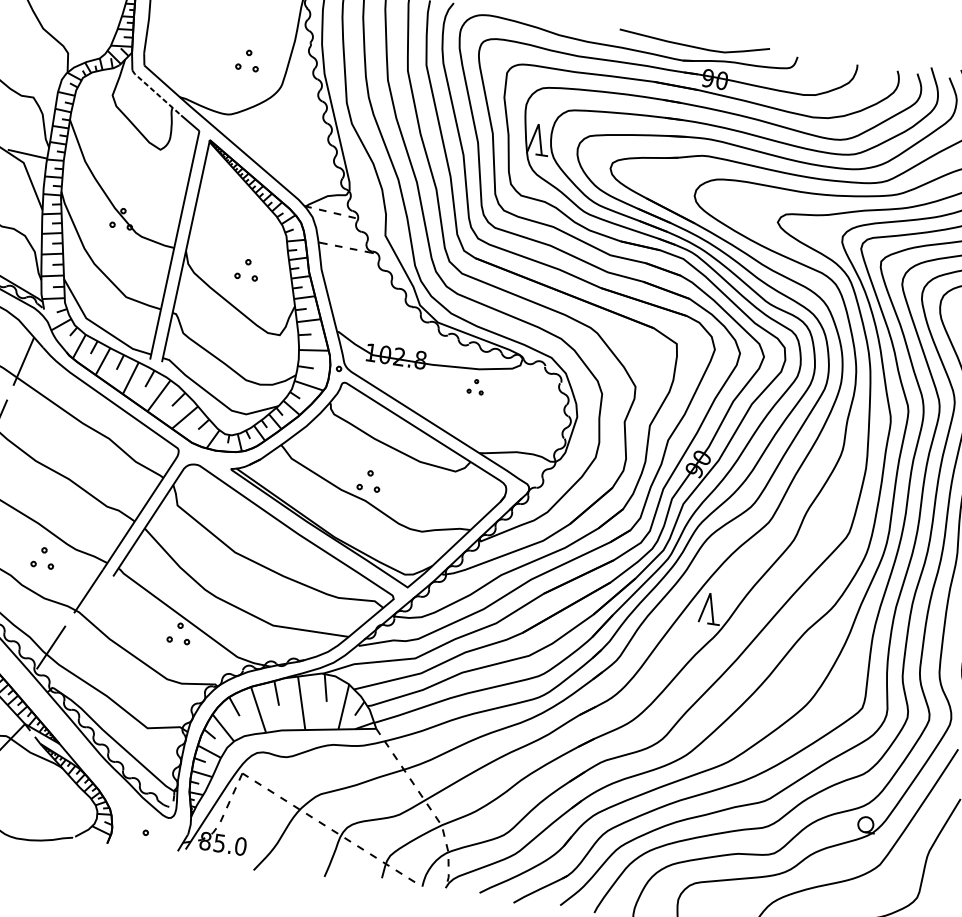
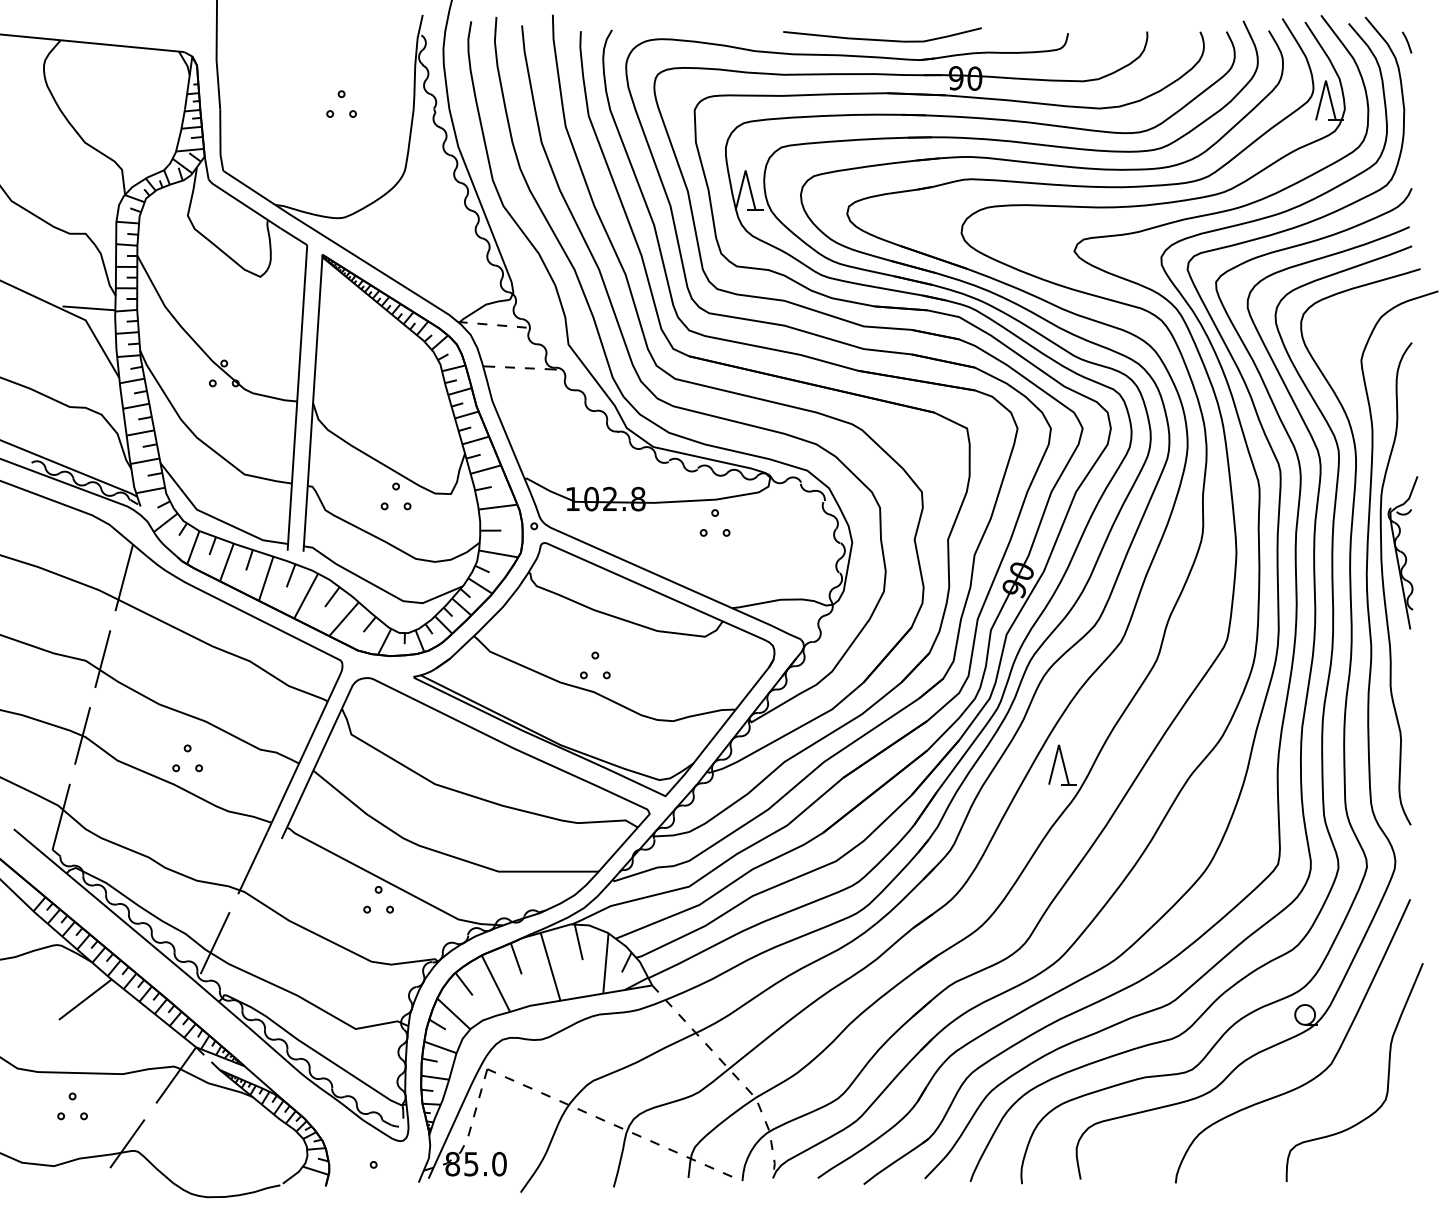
curve: (693, 46) -> (882, 39), moved
part: (248, 59) -> (341, 103), moved
line: (155, 93) -> (243, 204), dashed -> solid
part: (246, 269) -> (395, 496), moved
part: (475, 386) -> (714, 522), size x1.43
part: (43, 557) -> (187, 758), moved

